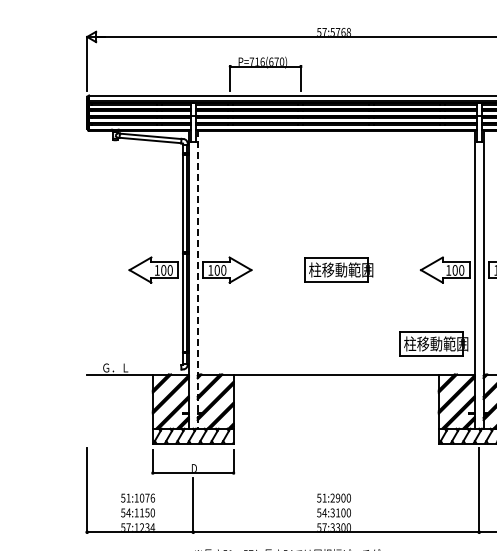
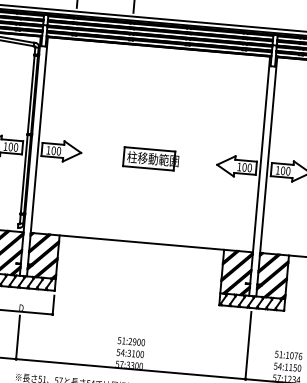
line: (197, 279) -> (37, 156), dashed -> solid
part: (433, 343) -> (222, 224), removed

